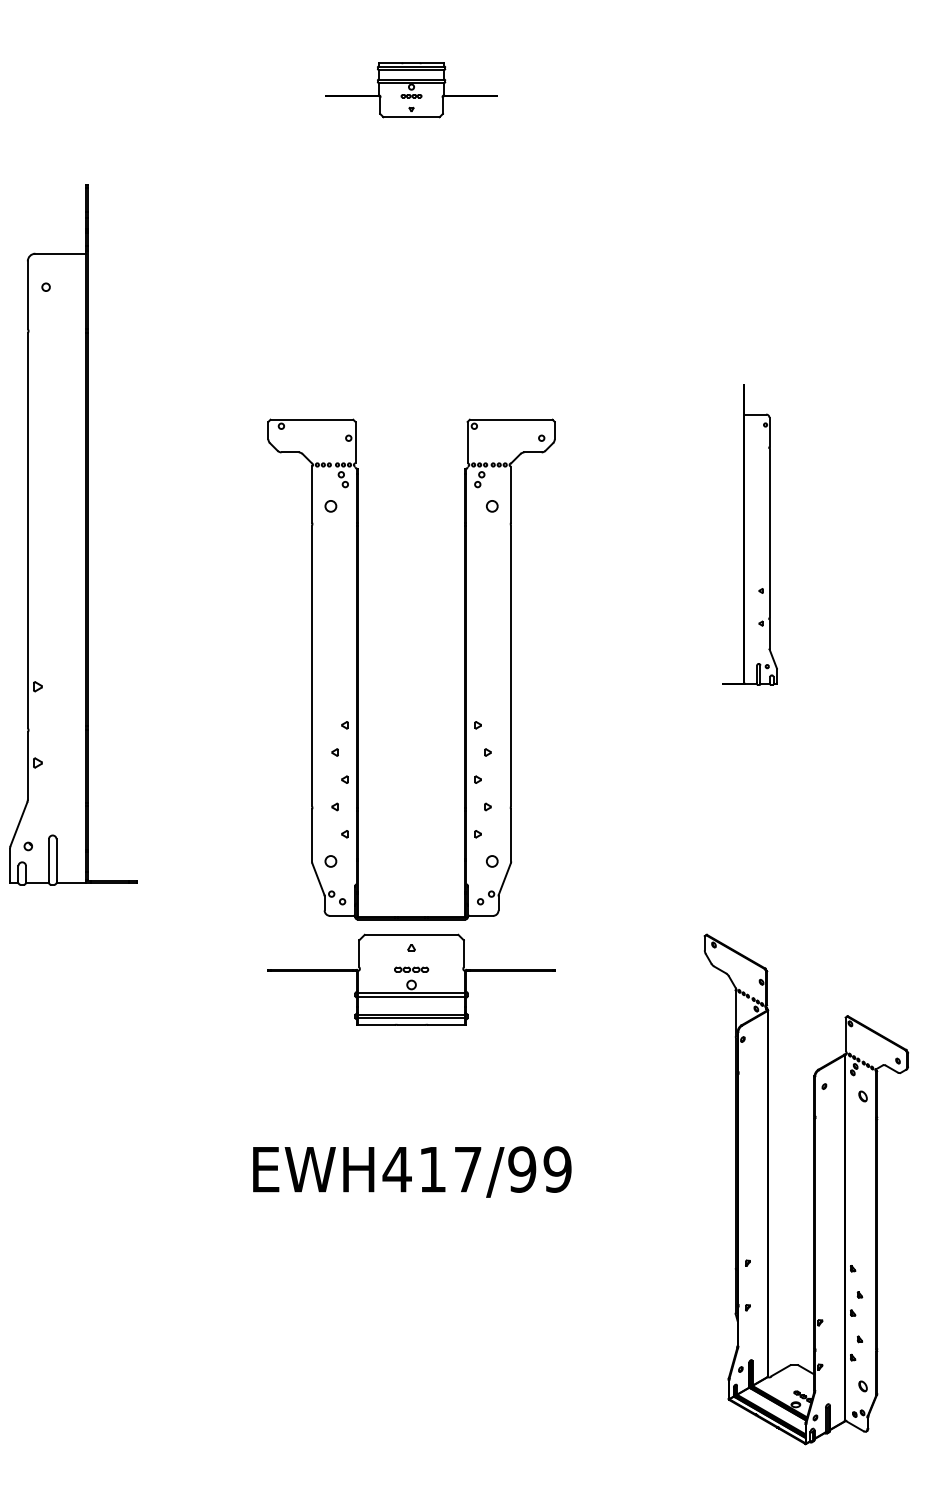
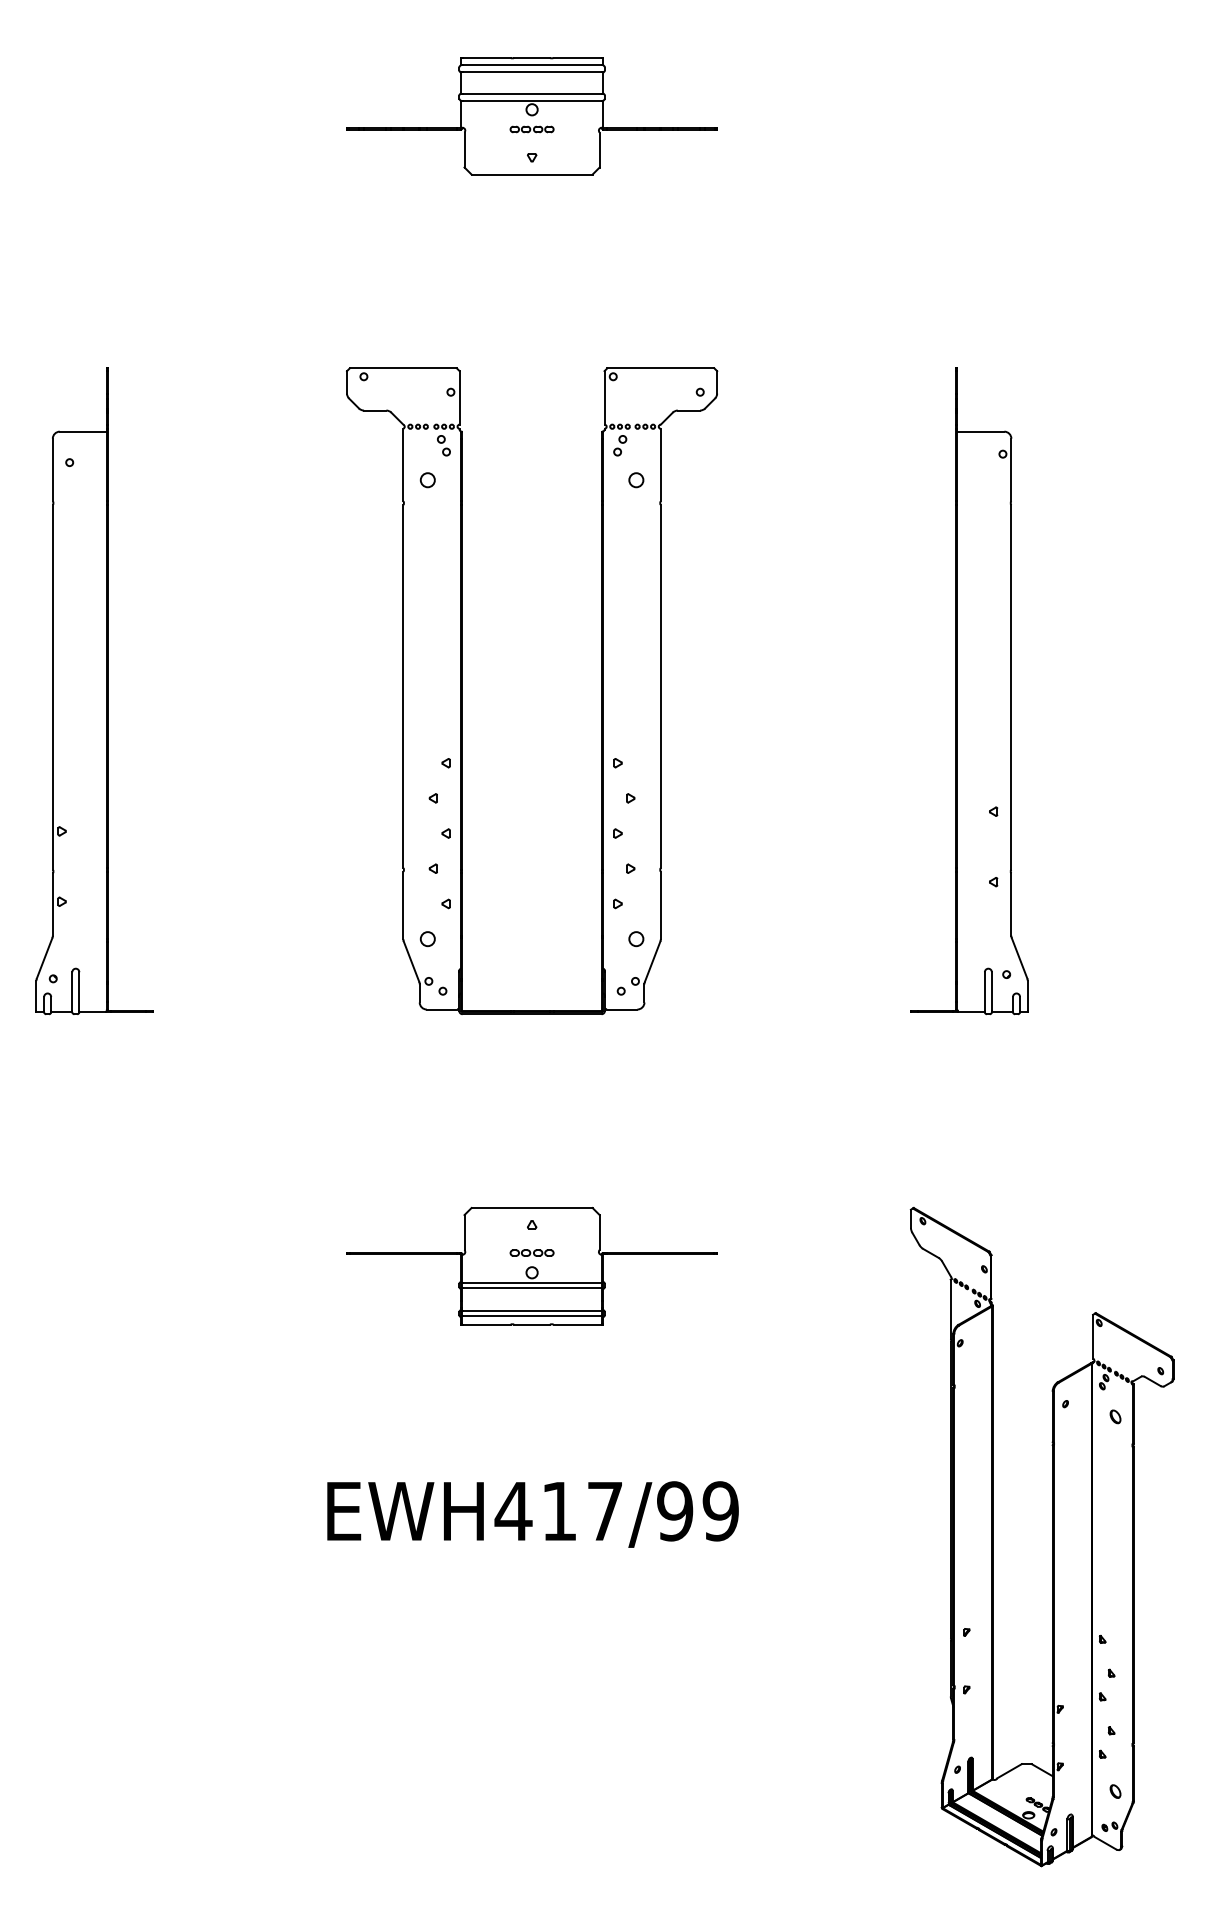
part: (411, 90) -> (531, 116), size x1.67
part: (72, 535) -> (94, 691), size x0.71
part: (750, 535) -> (969, 691), size x1.67
part: (465, 669) -> (601, 690), moved

